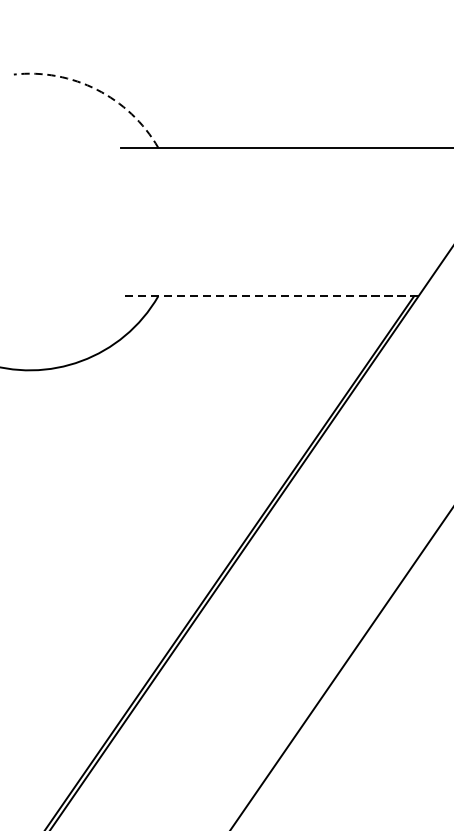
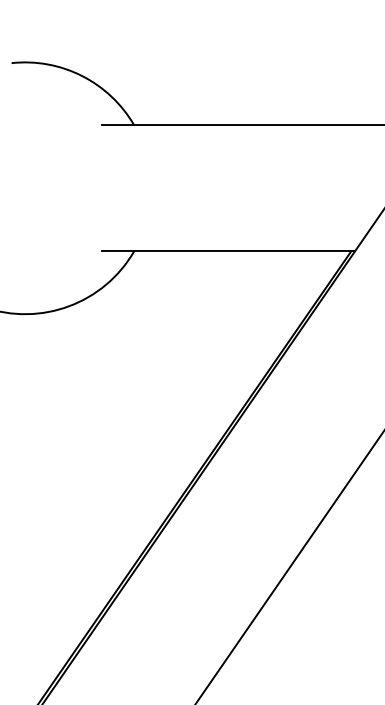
arc: (97, 90) -> (82, 76), dashed -> solid
line: (269, 296) -> (228, 251), dashed -> solid

